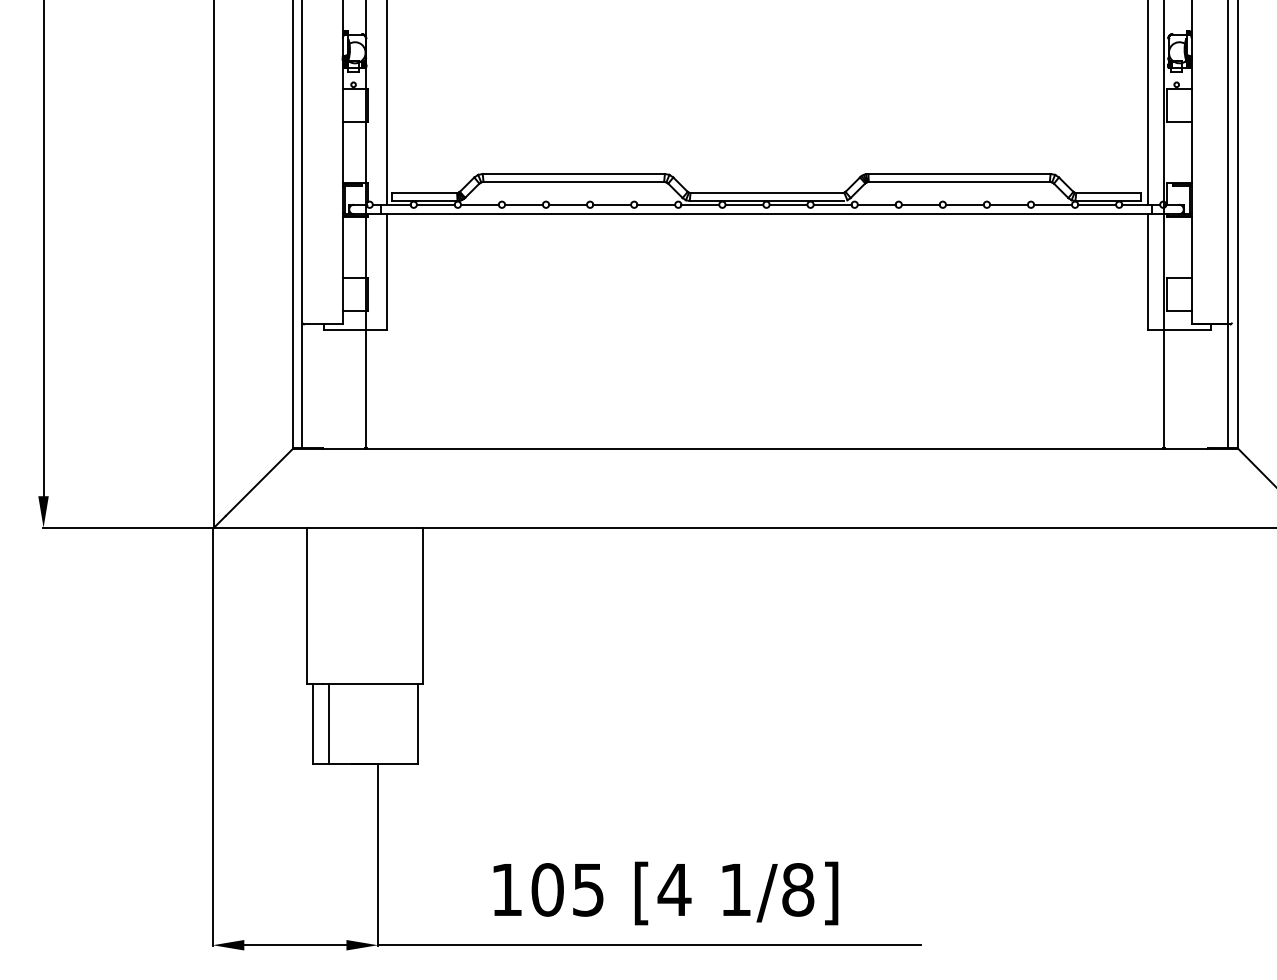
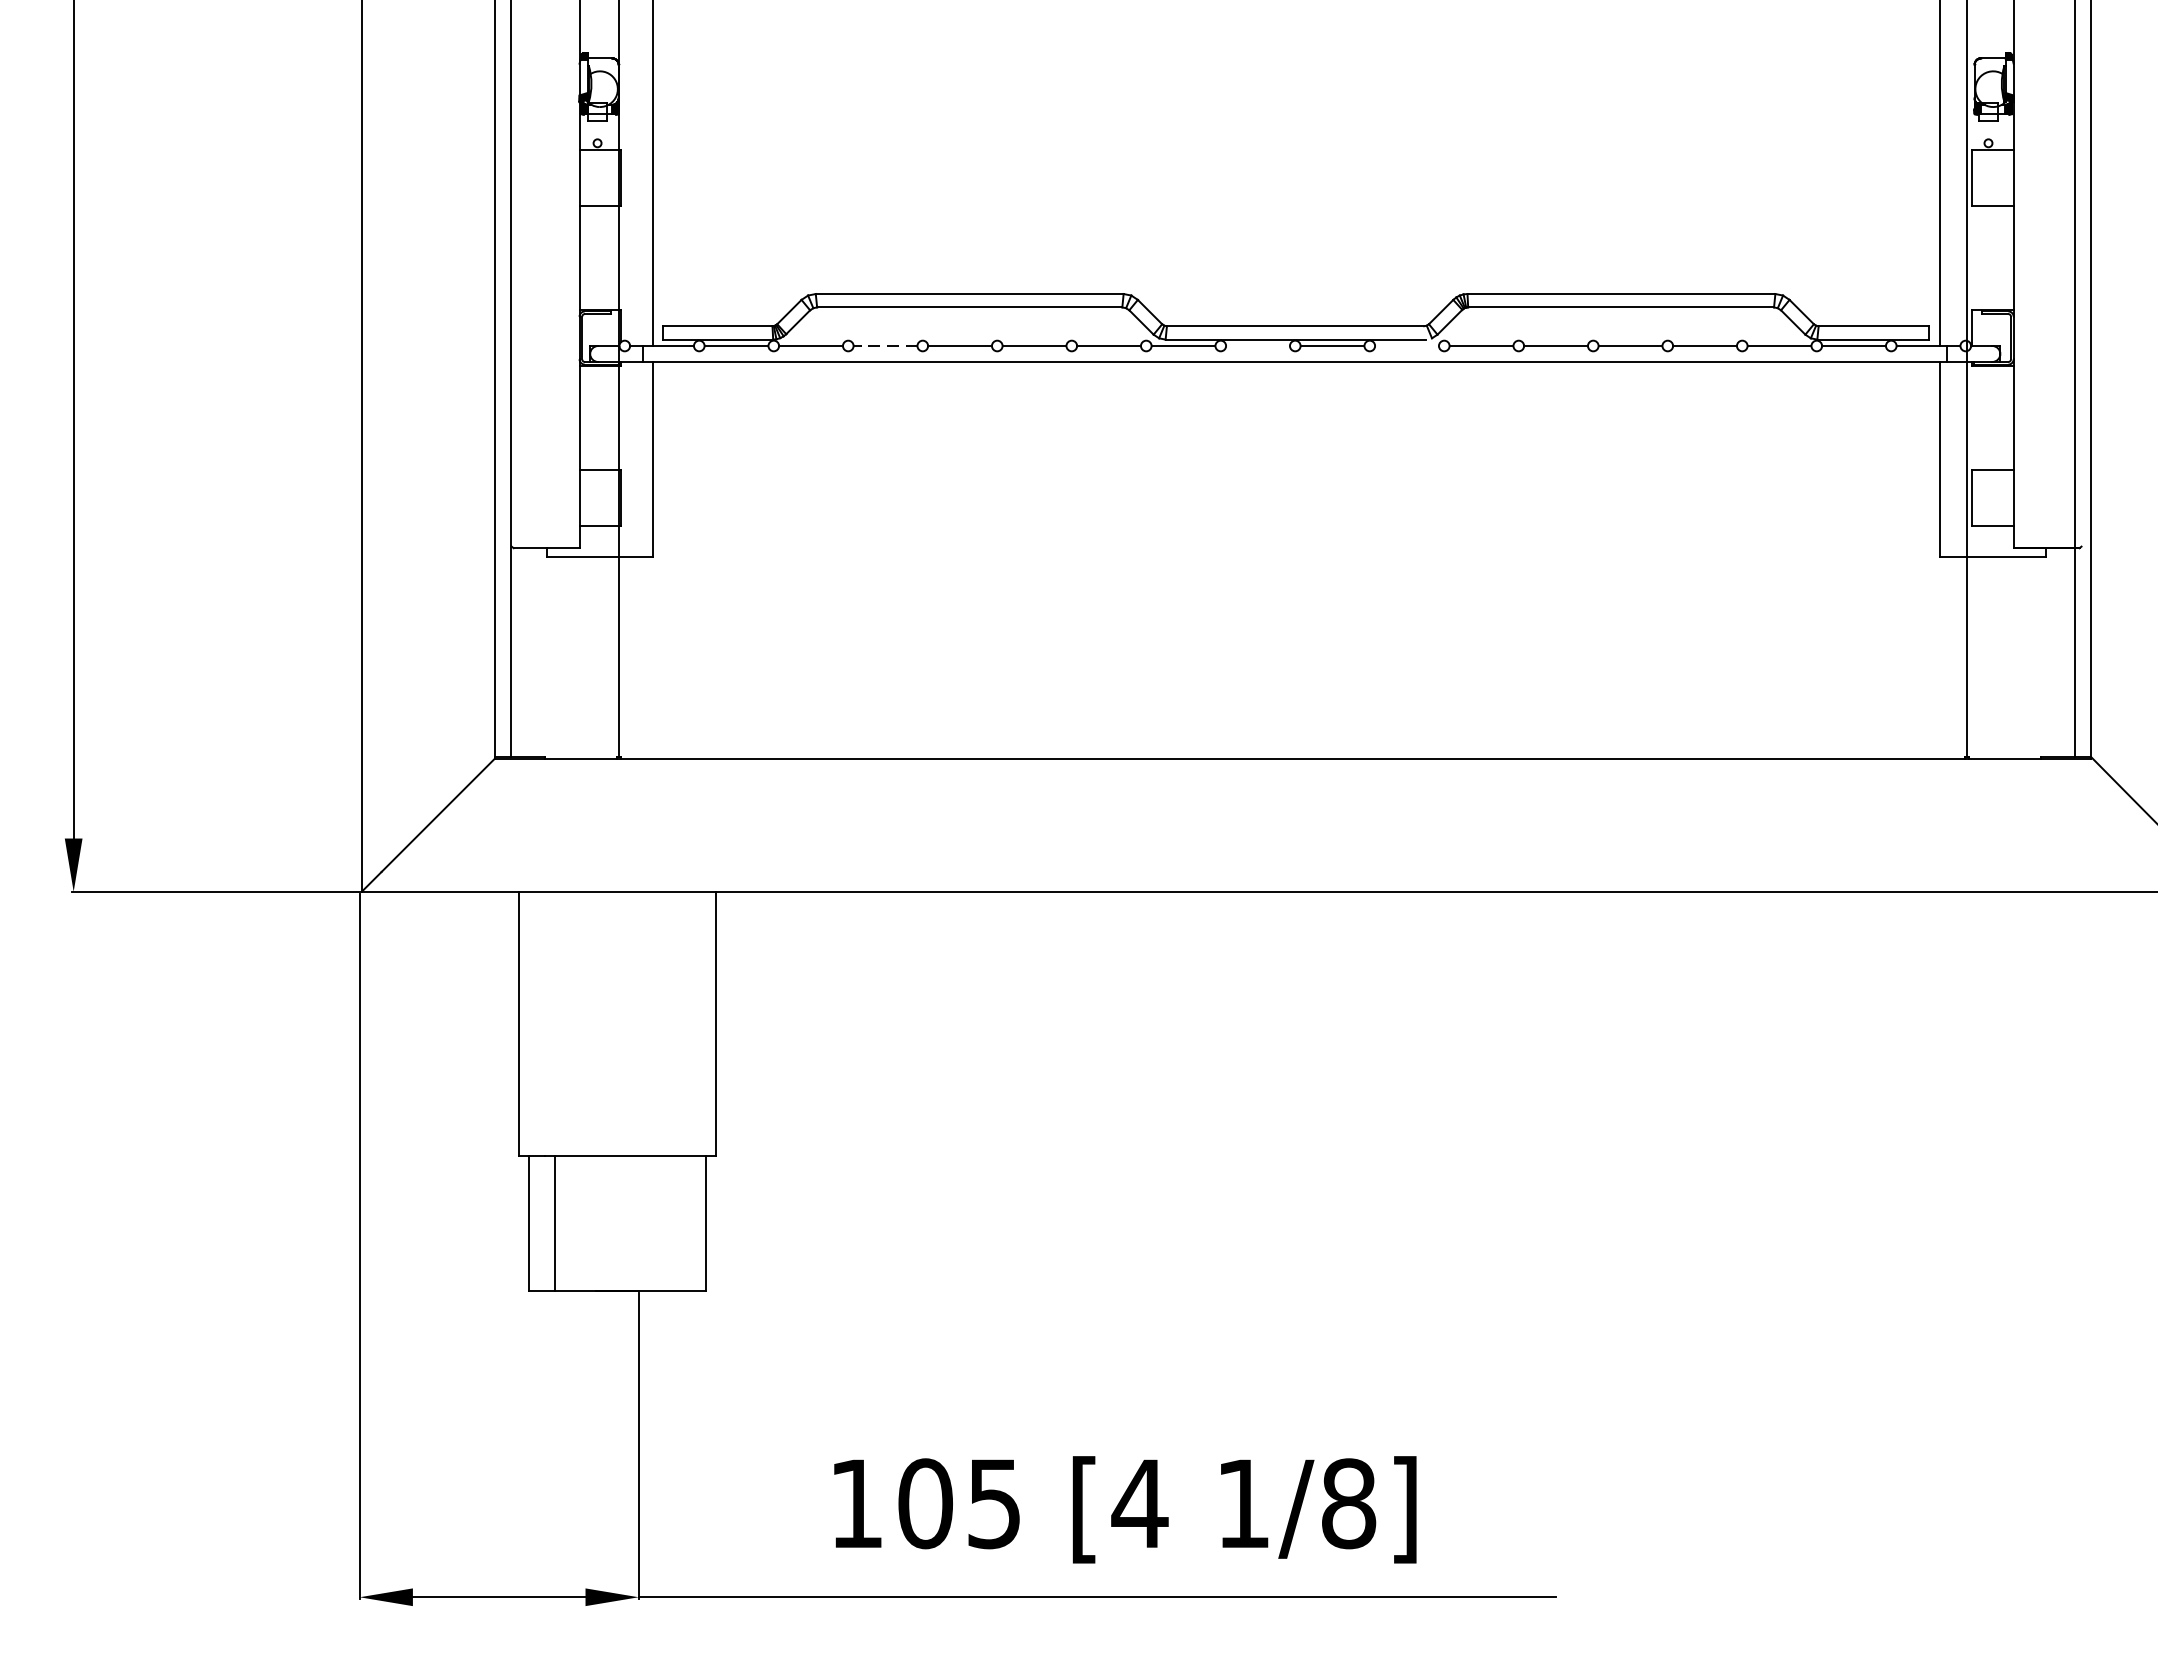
line: (524, 204) -> (886, 345), solid -> dashed
line: (744, 204) -> (1258, 345), removed
line: (832, 204) -> (1406, 345), removed

